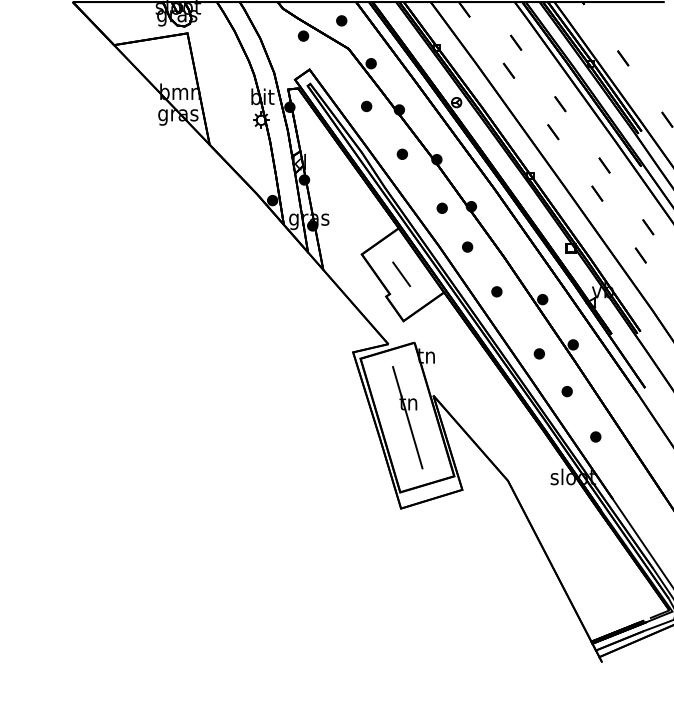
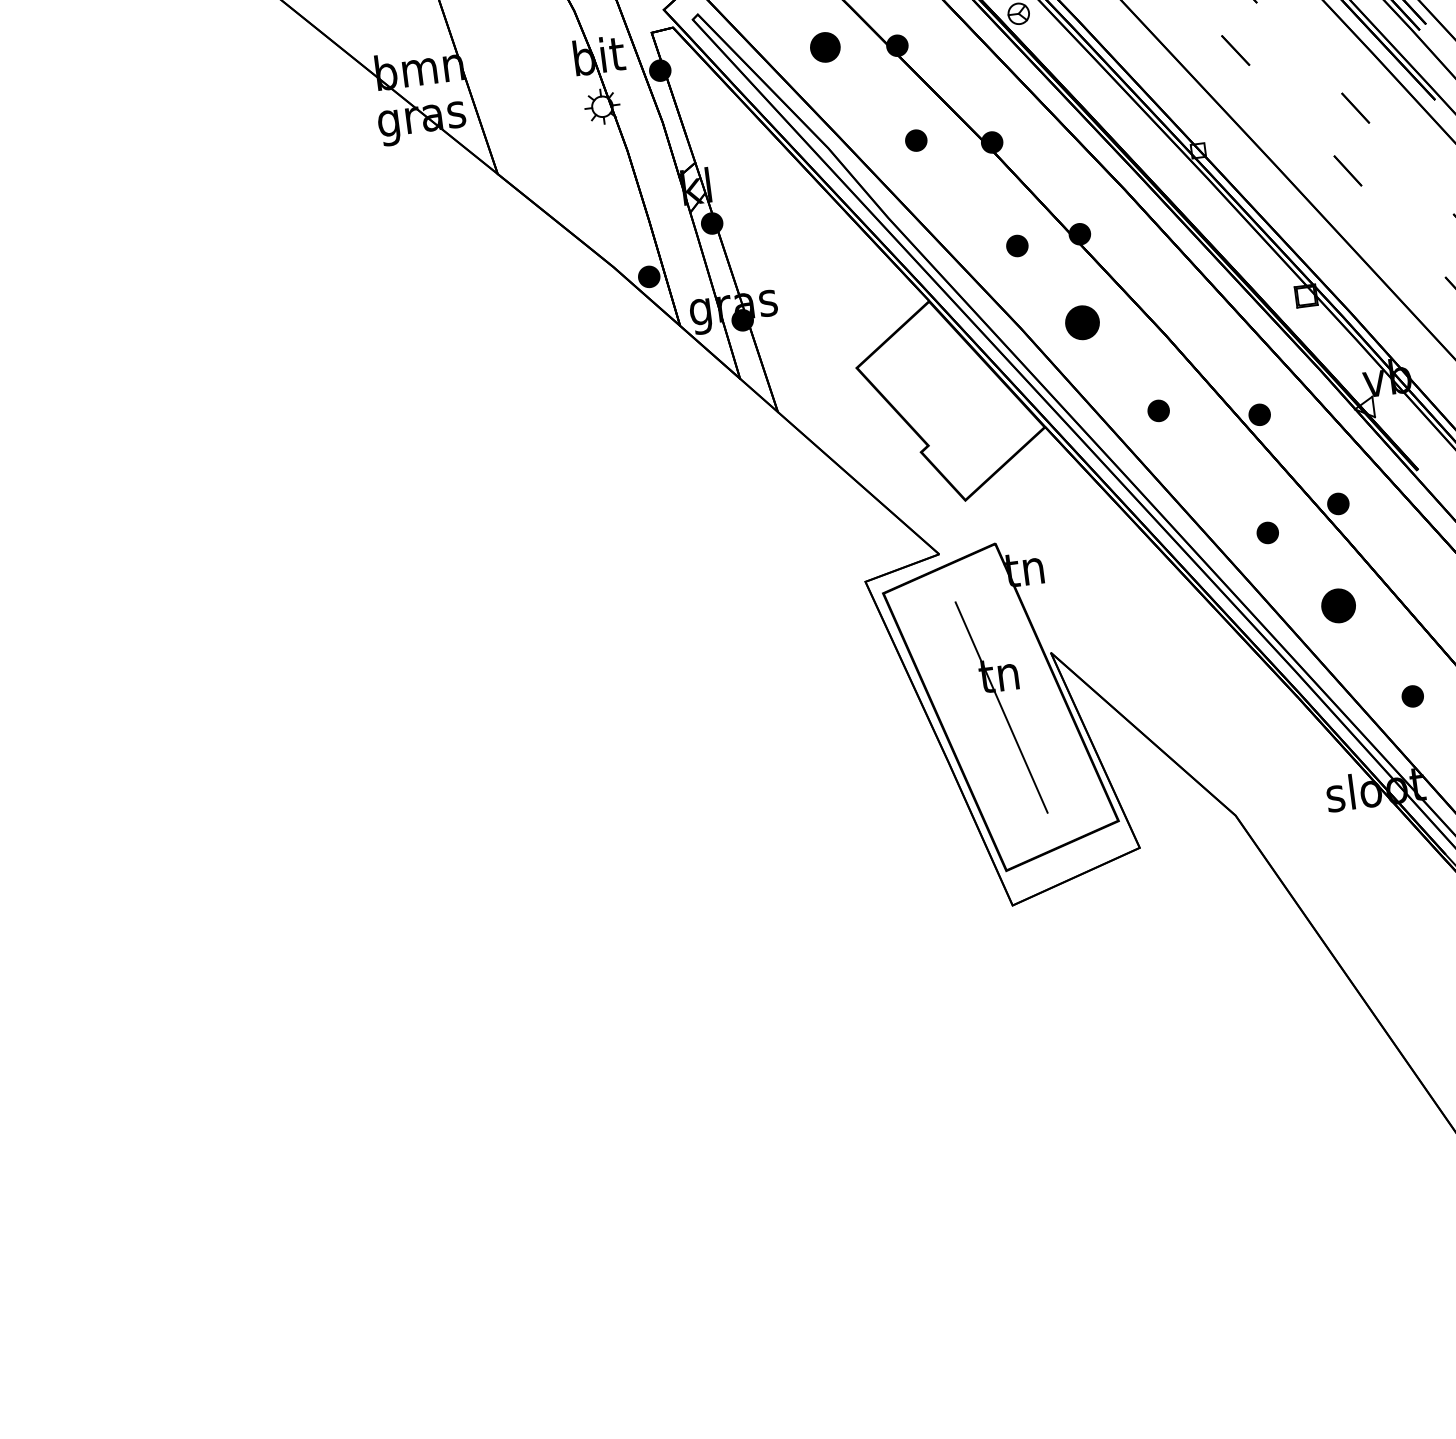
part: (366, 106) -> (825, 47), size x1.4
part: (467, 246) -> (1082, 321), size x1.6
line: (401, 274) -> (947, 400), removed
part: (566, 391) -> (1336, 606), size x1.6

